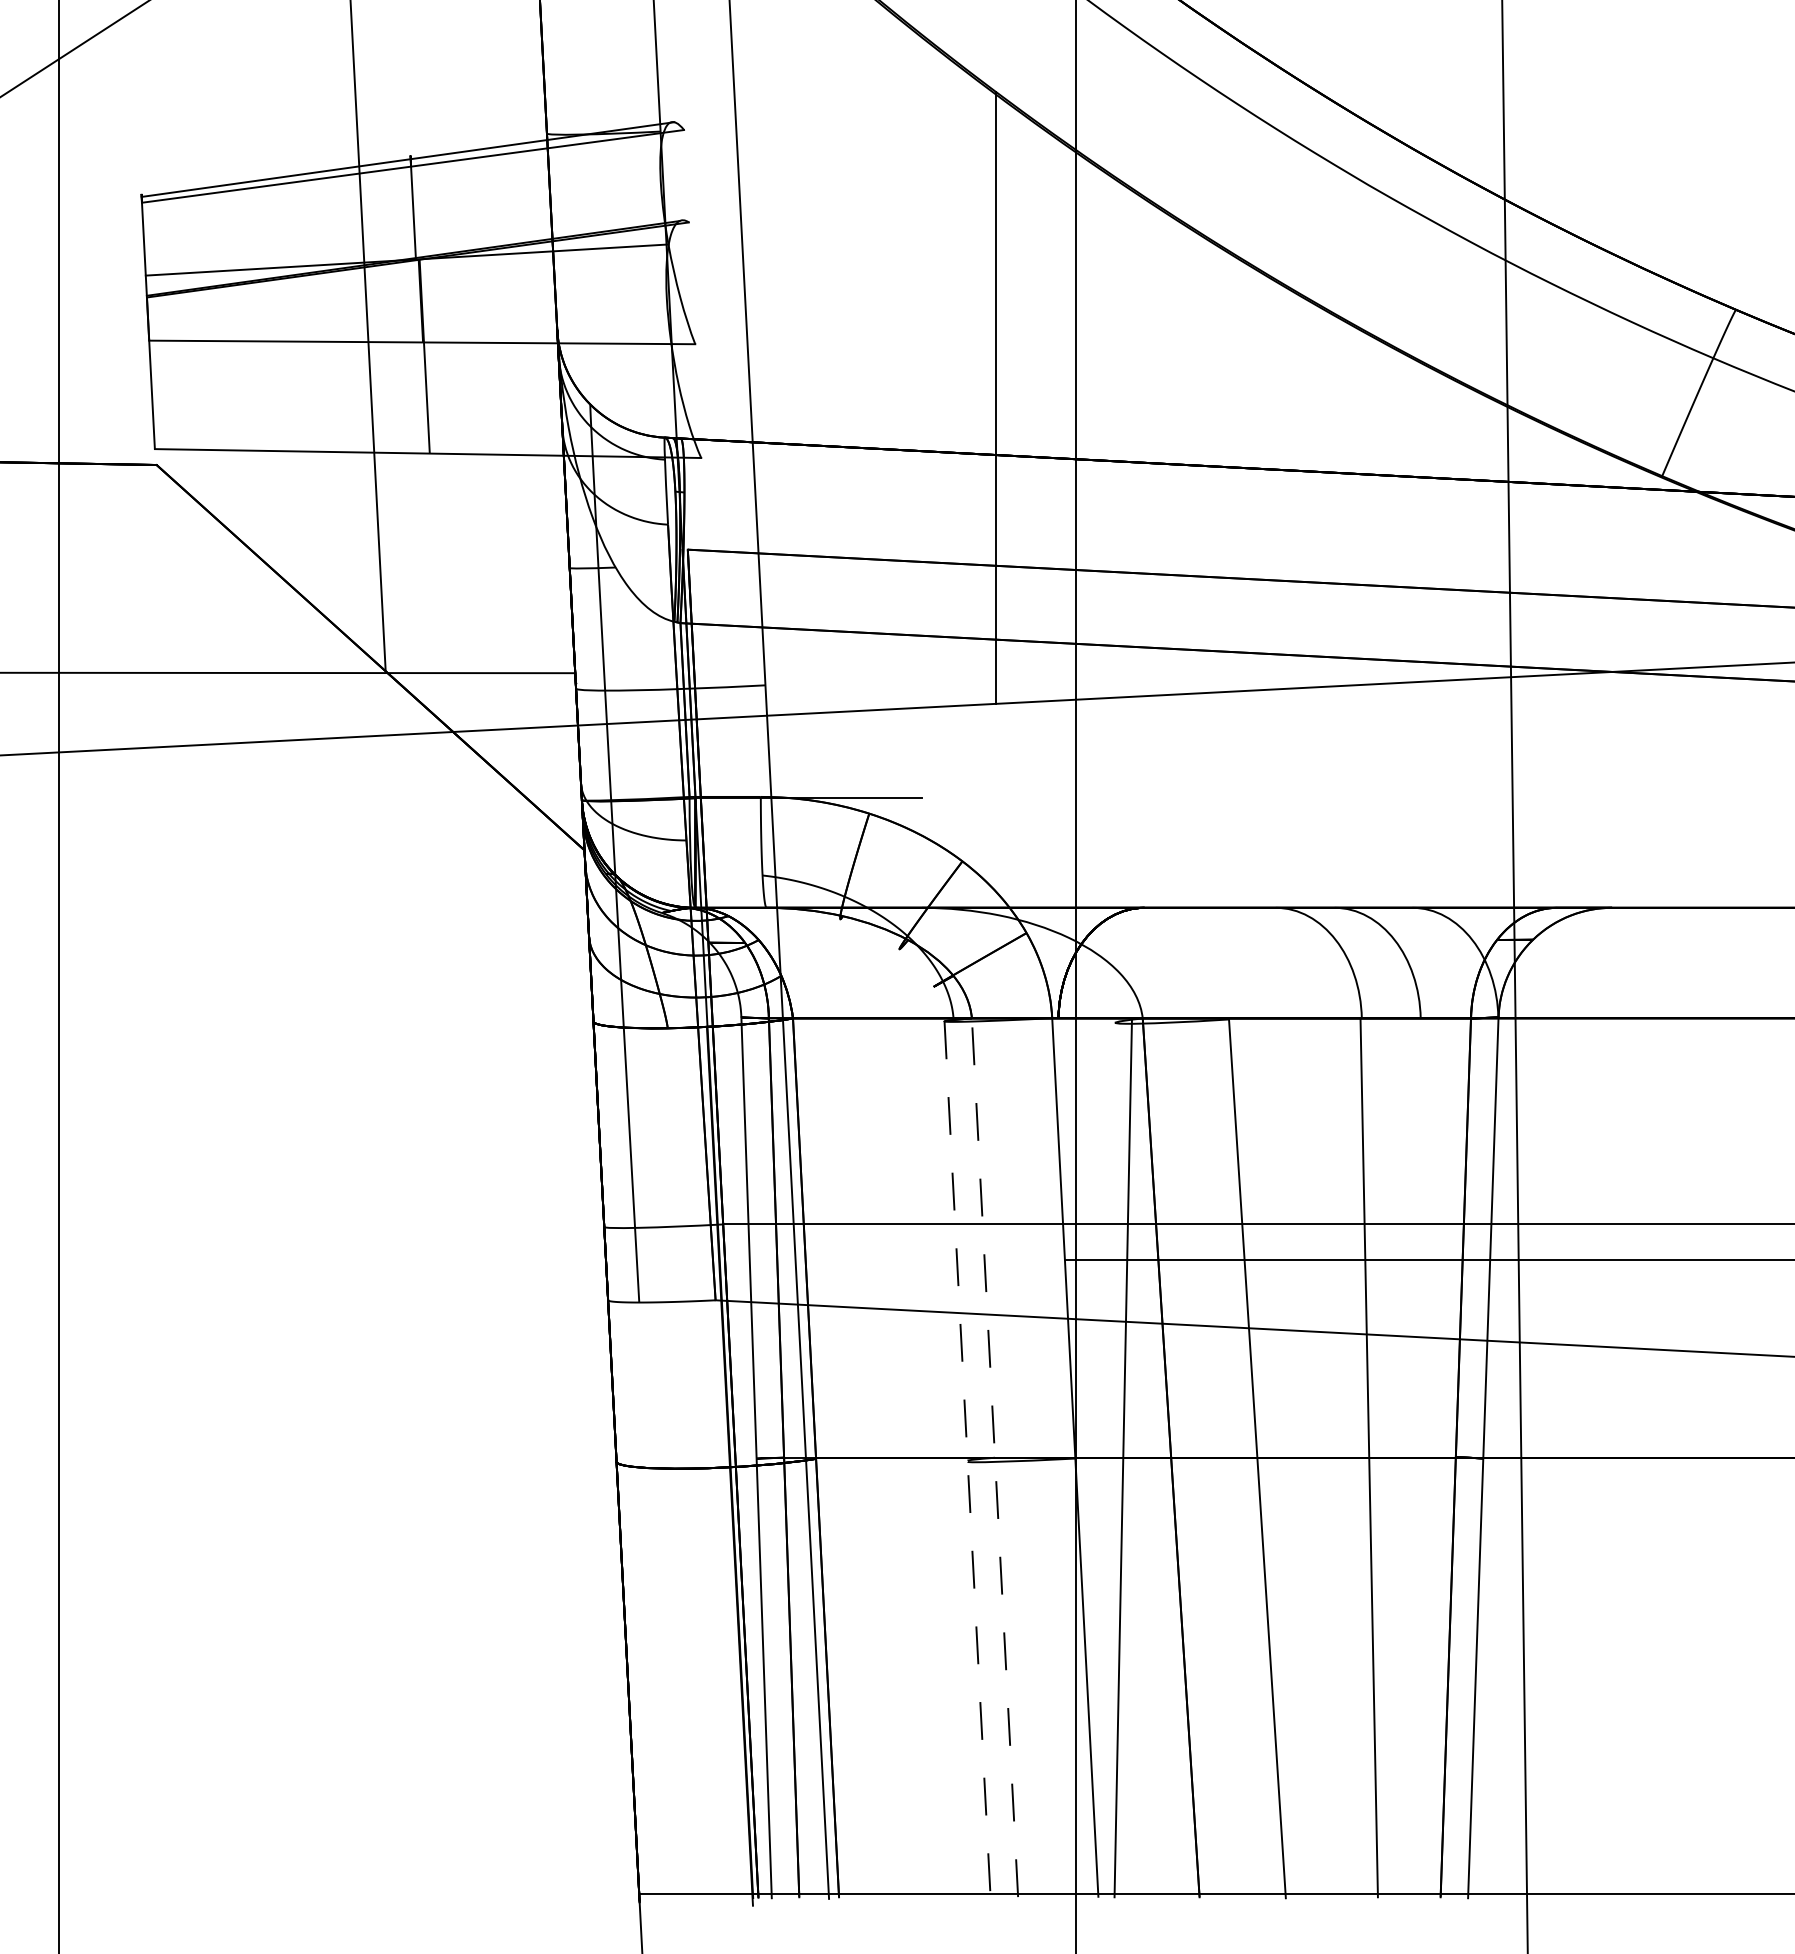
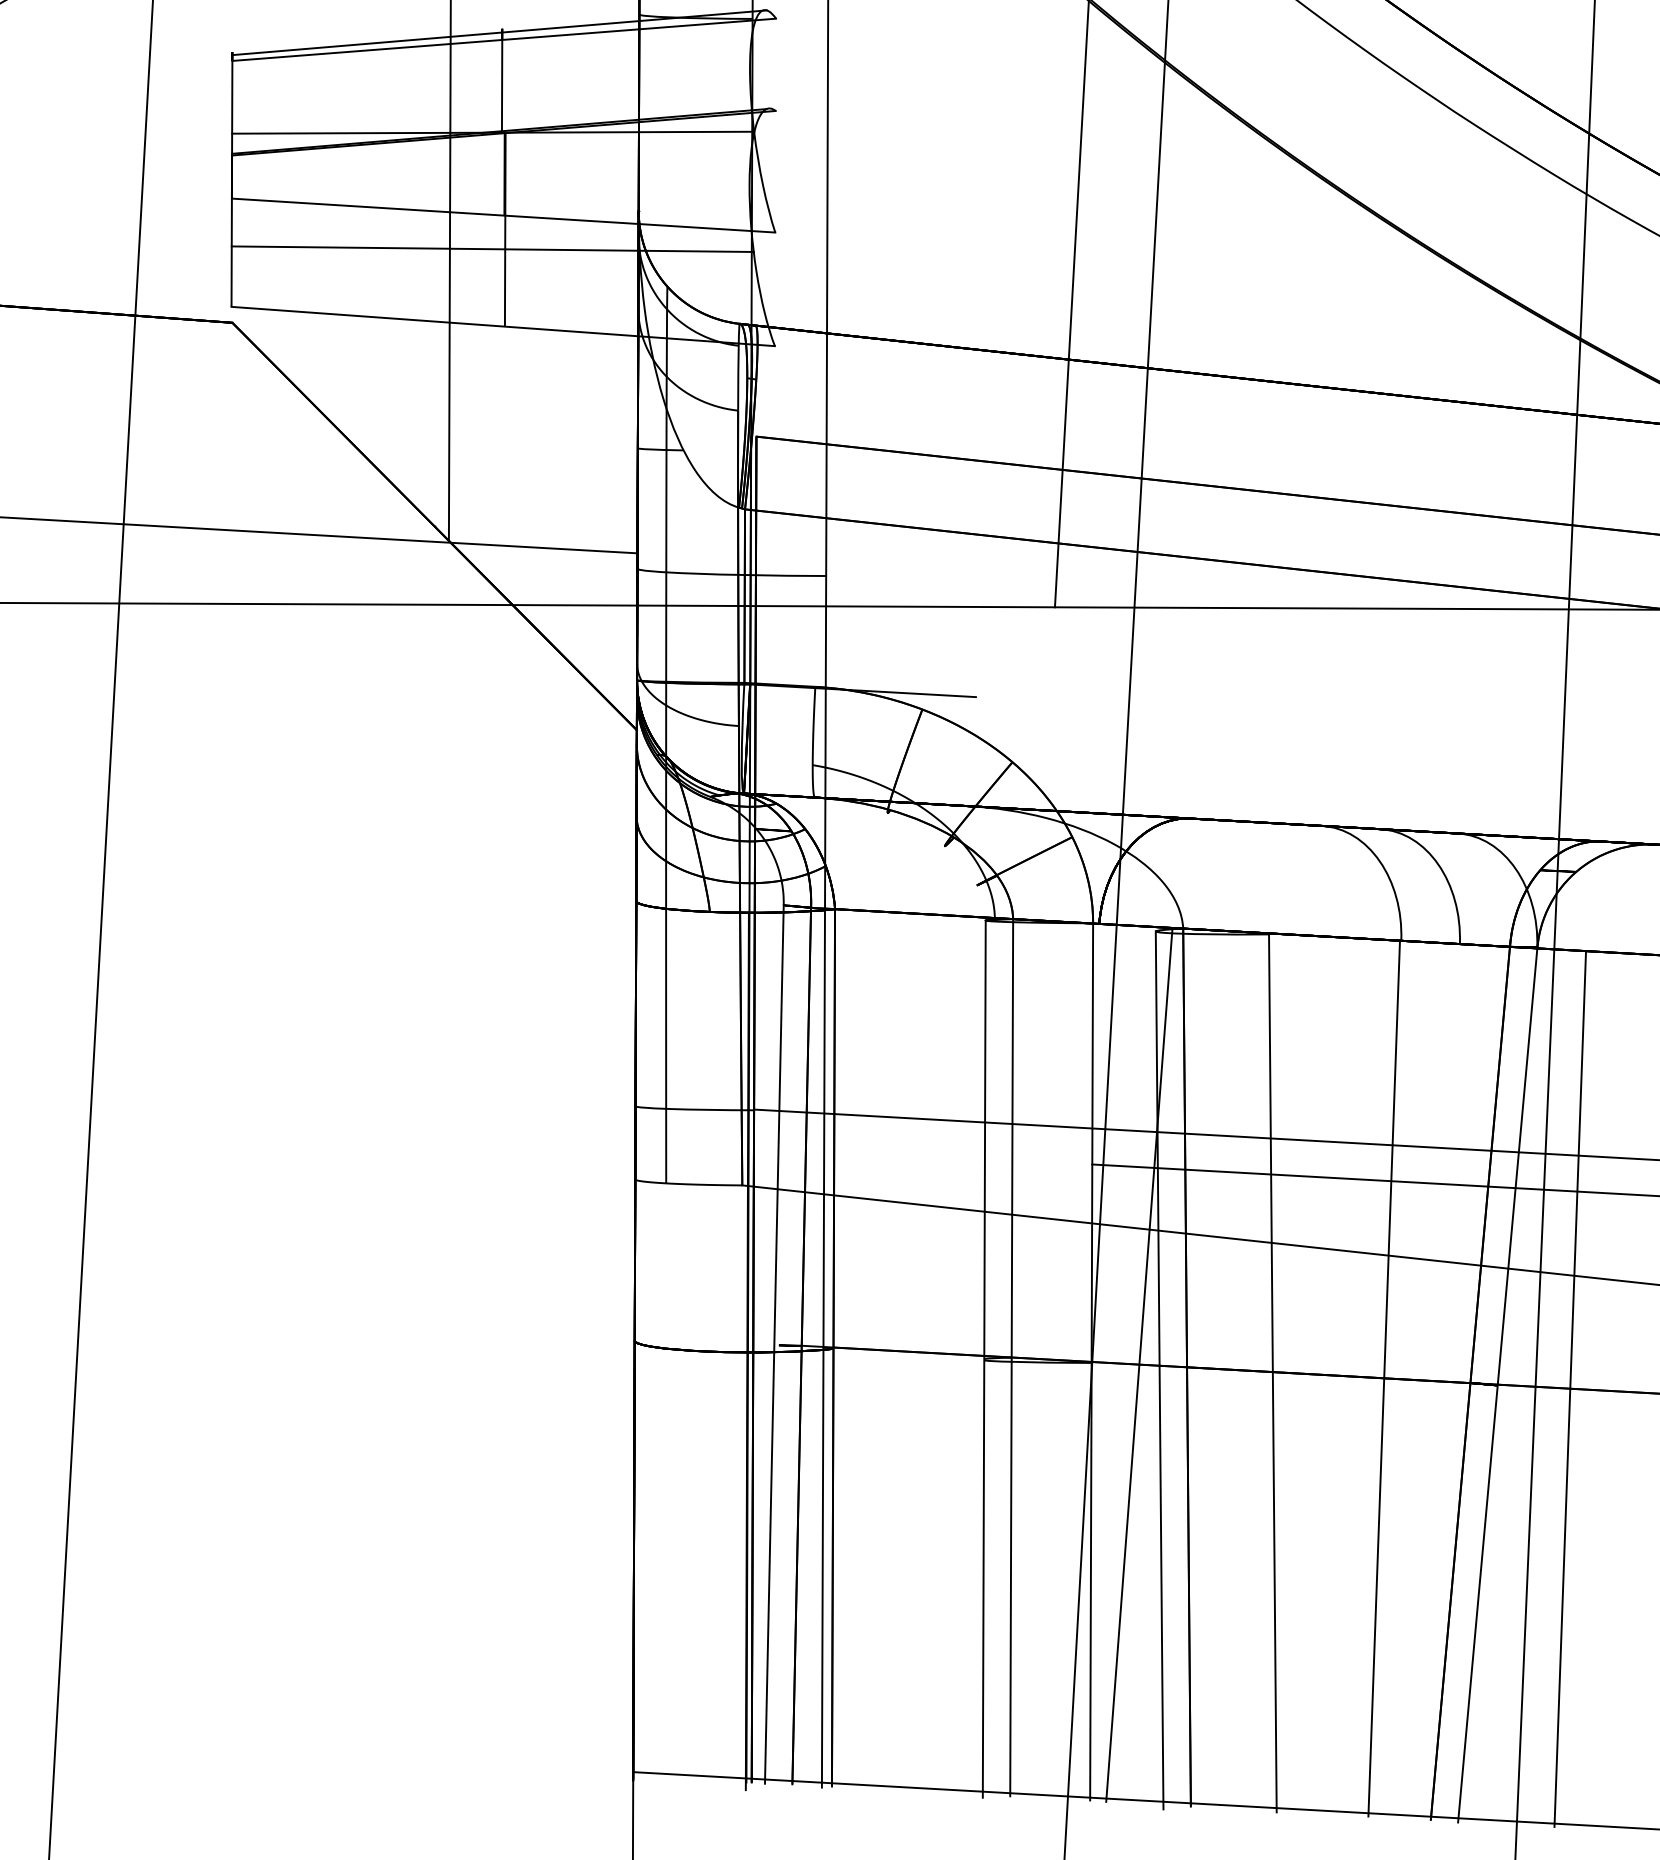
line: (412, 376) -> (492, 248), added
line: (995, 1457) -> (1012, 1357), dashed -> solid
line: (1555, 1457) -> (1569, 1388), added
line: (967, 1460) -> (984, 1358), dashed -> solid
line: (1143, 1461) -> (1159, 1369), added

